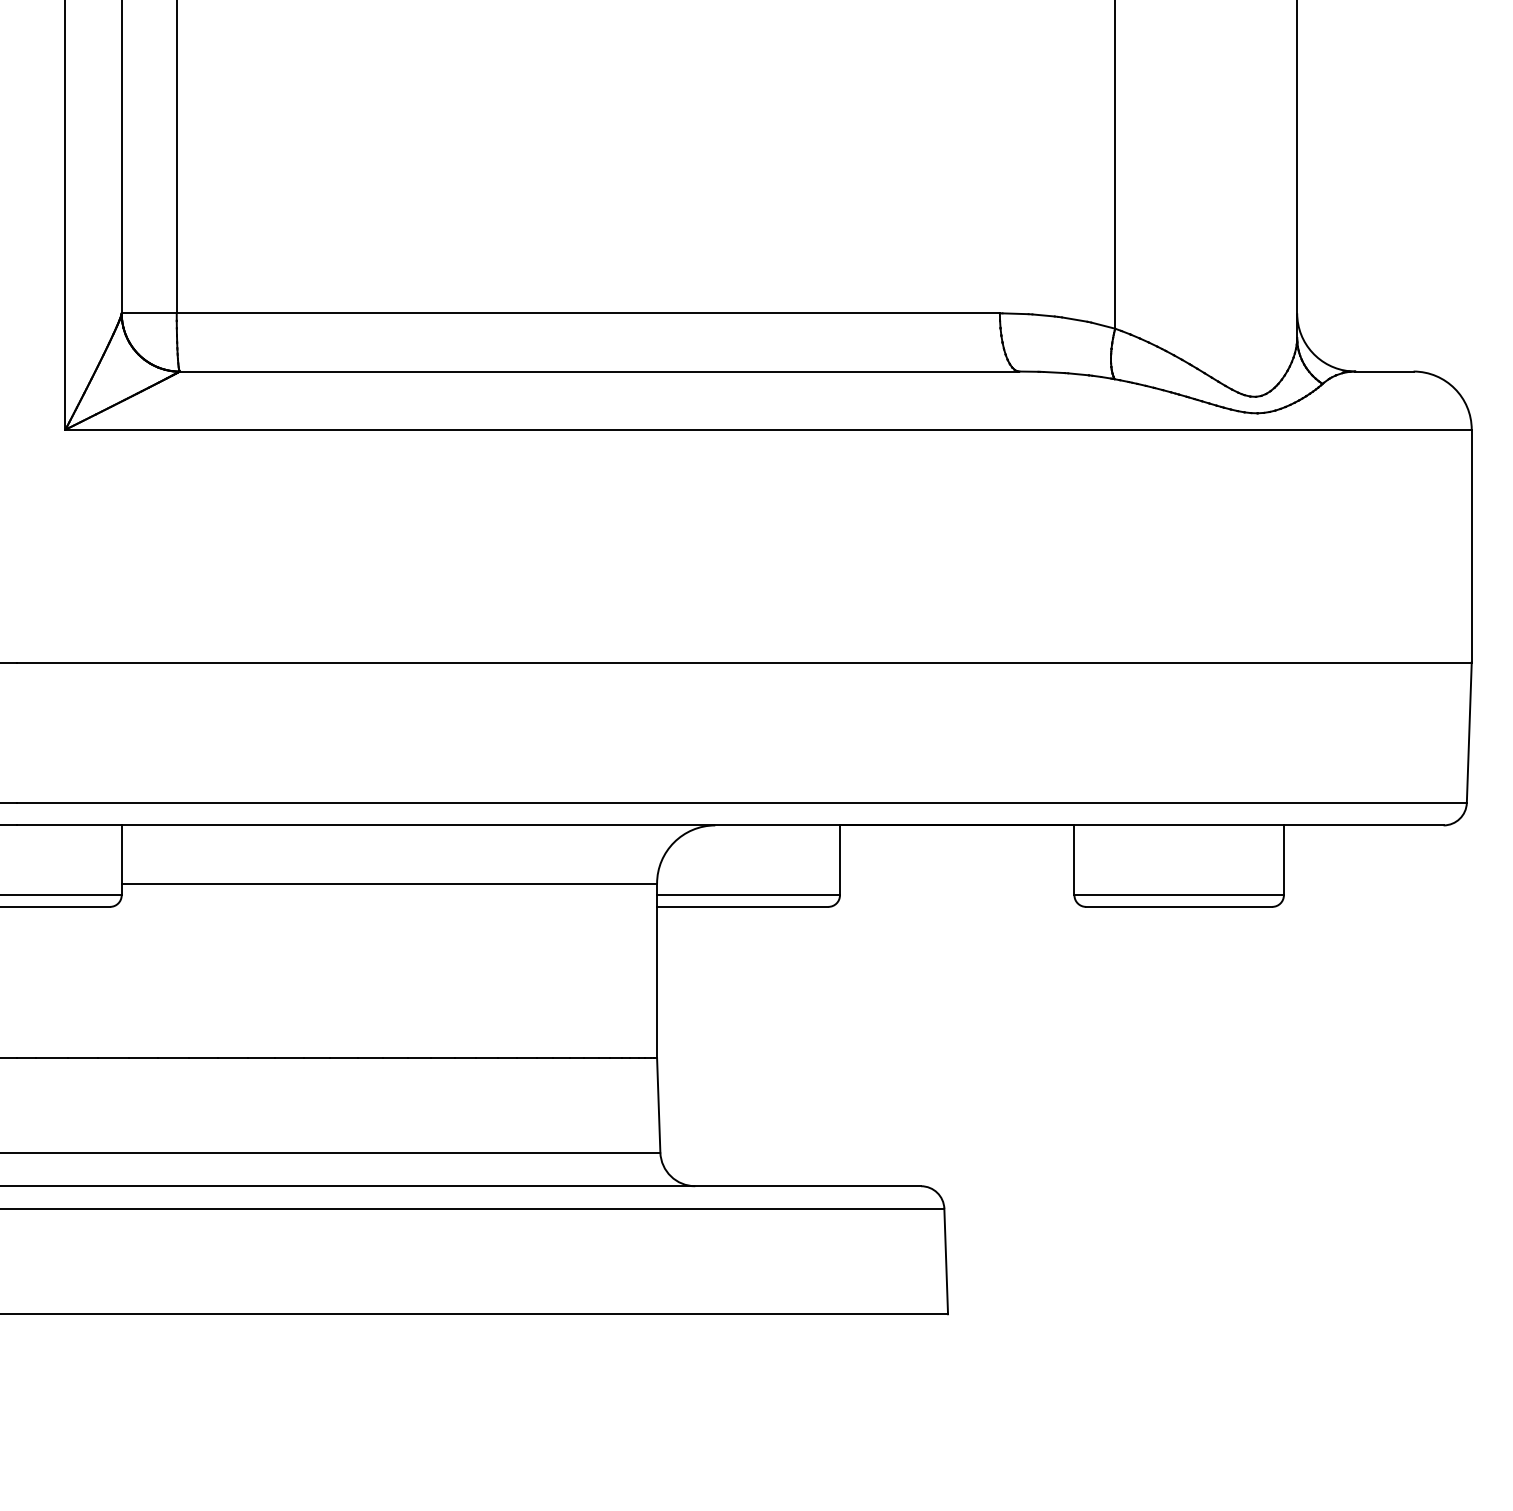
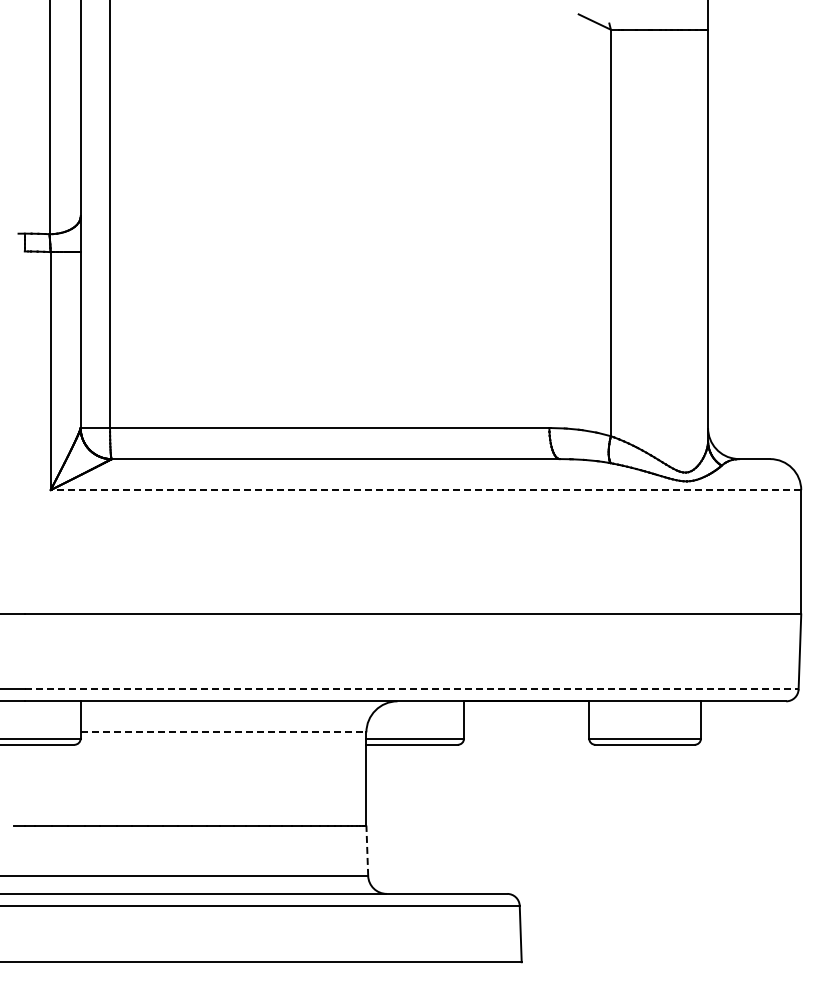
line: (767, 430) -> (425, 490), solid -> dashed
line: (741, 803) -> (411, 689), solid -> dashed
line: (389, 883) -> (223, 732), solid -> dashed
line: (659, 1104) -> (367, 850), solid -> dashed

